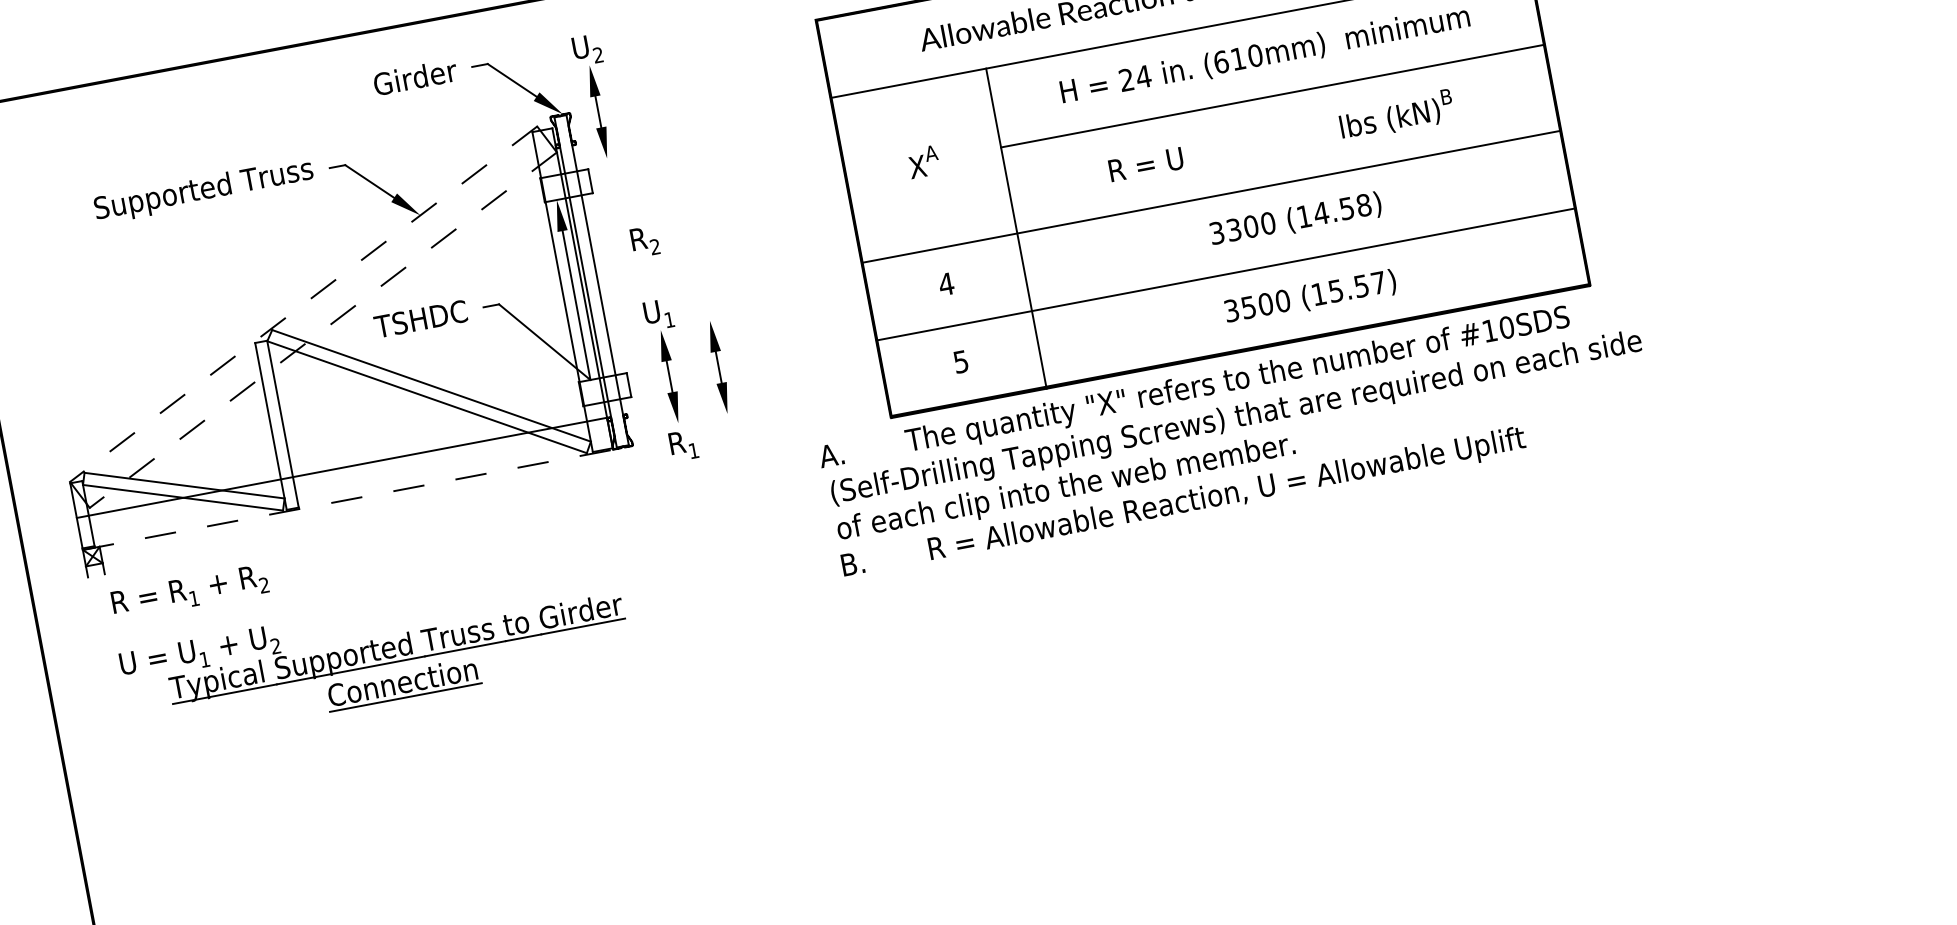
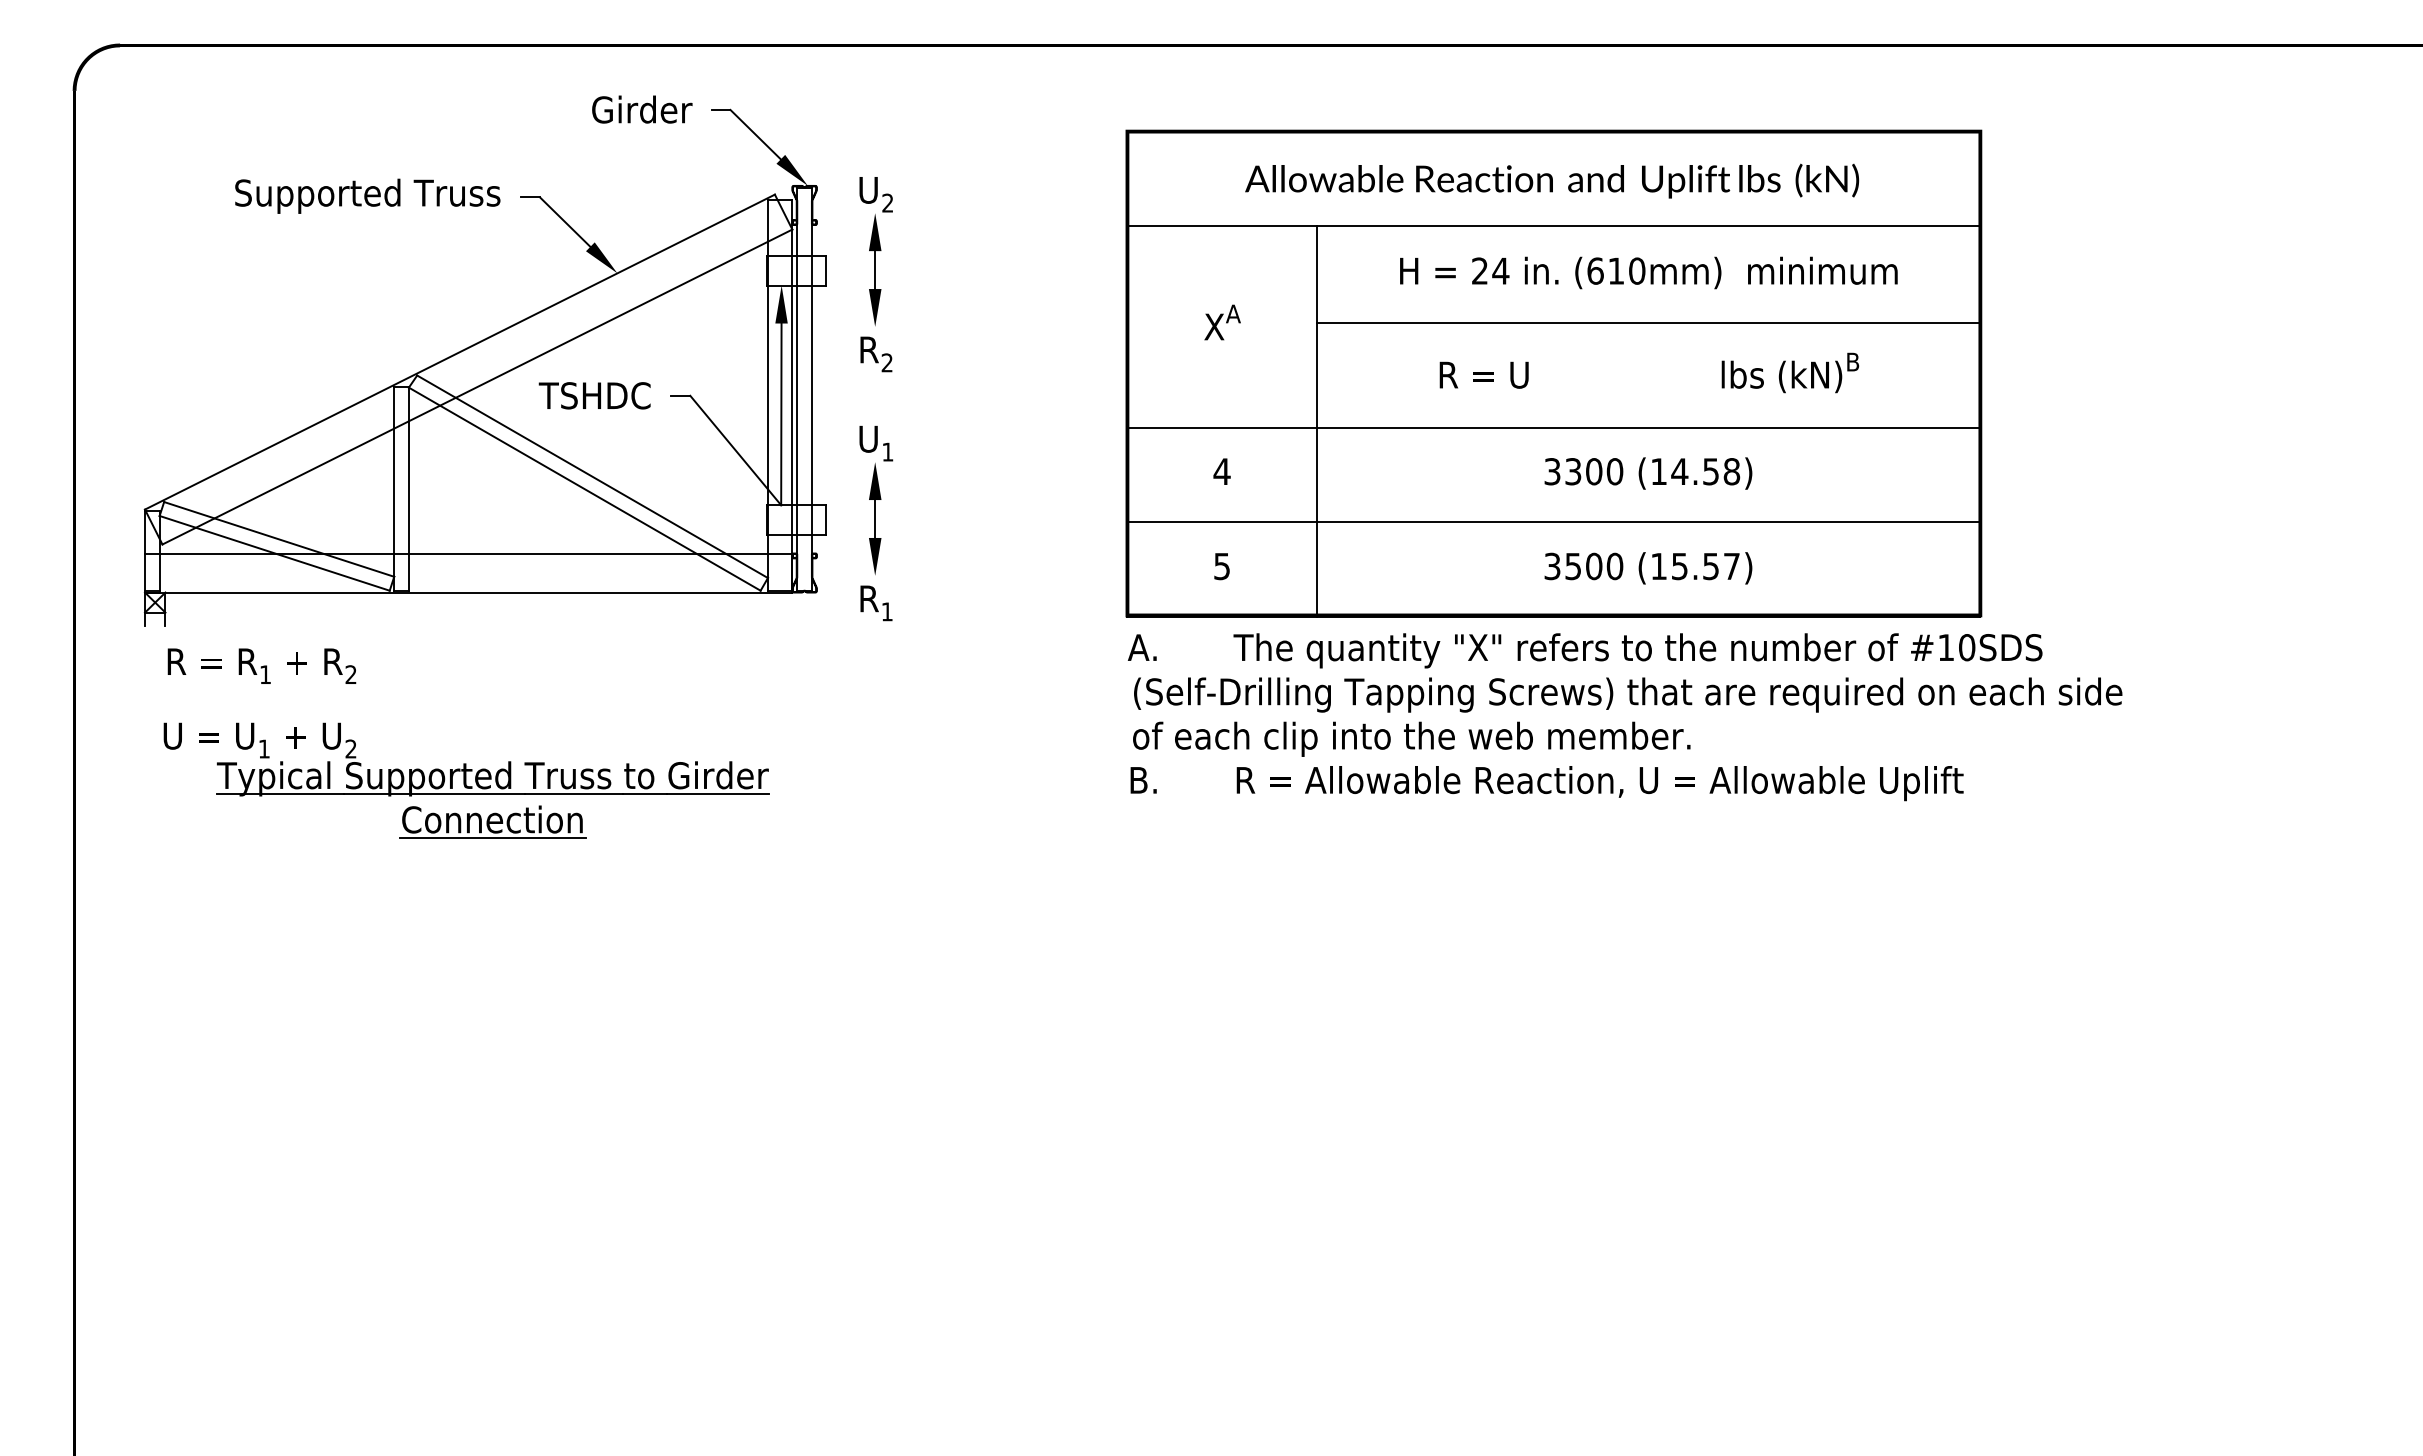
part: (595, 96) -> (875, 251), moved
line: (303, 304) -> (459, 352), dashed -> solid
line: (322, 330) -> (476, 387), dashed -> solid
part: (718, 366) -> (935, 518), removed
text: (1237, 437) -> (1624, 717), moved
line: (347, 499) -> (468, 592), dashed -> solid

